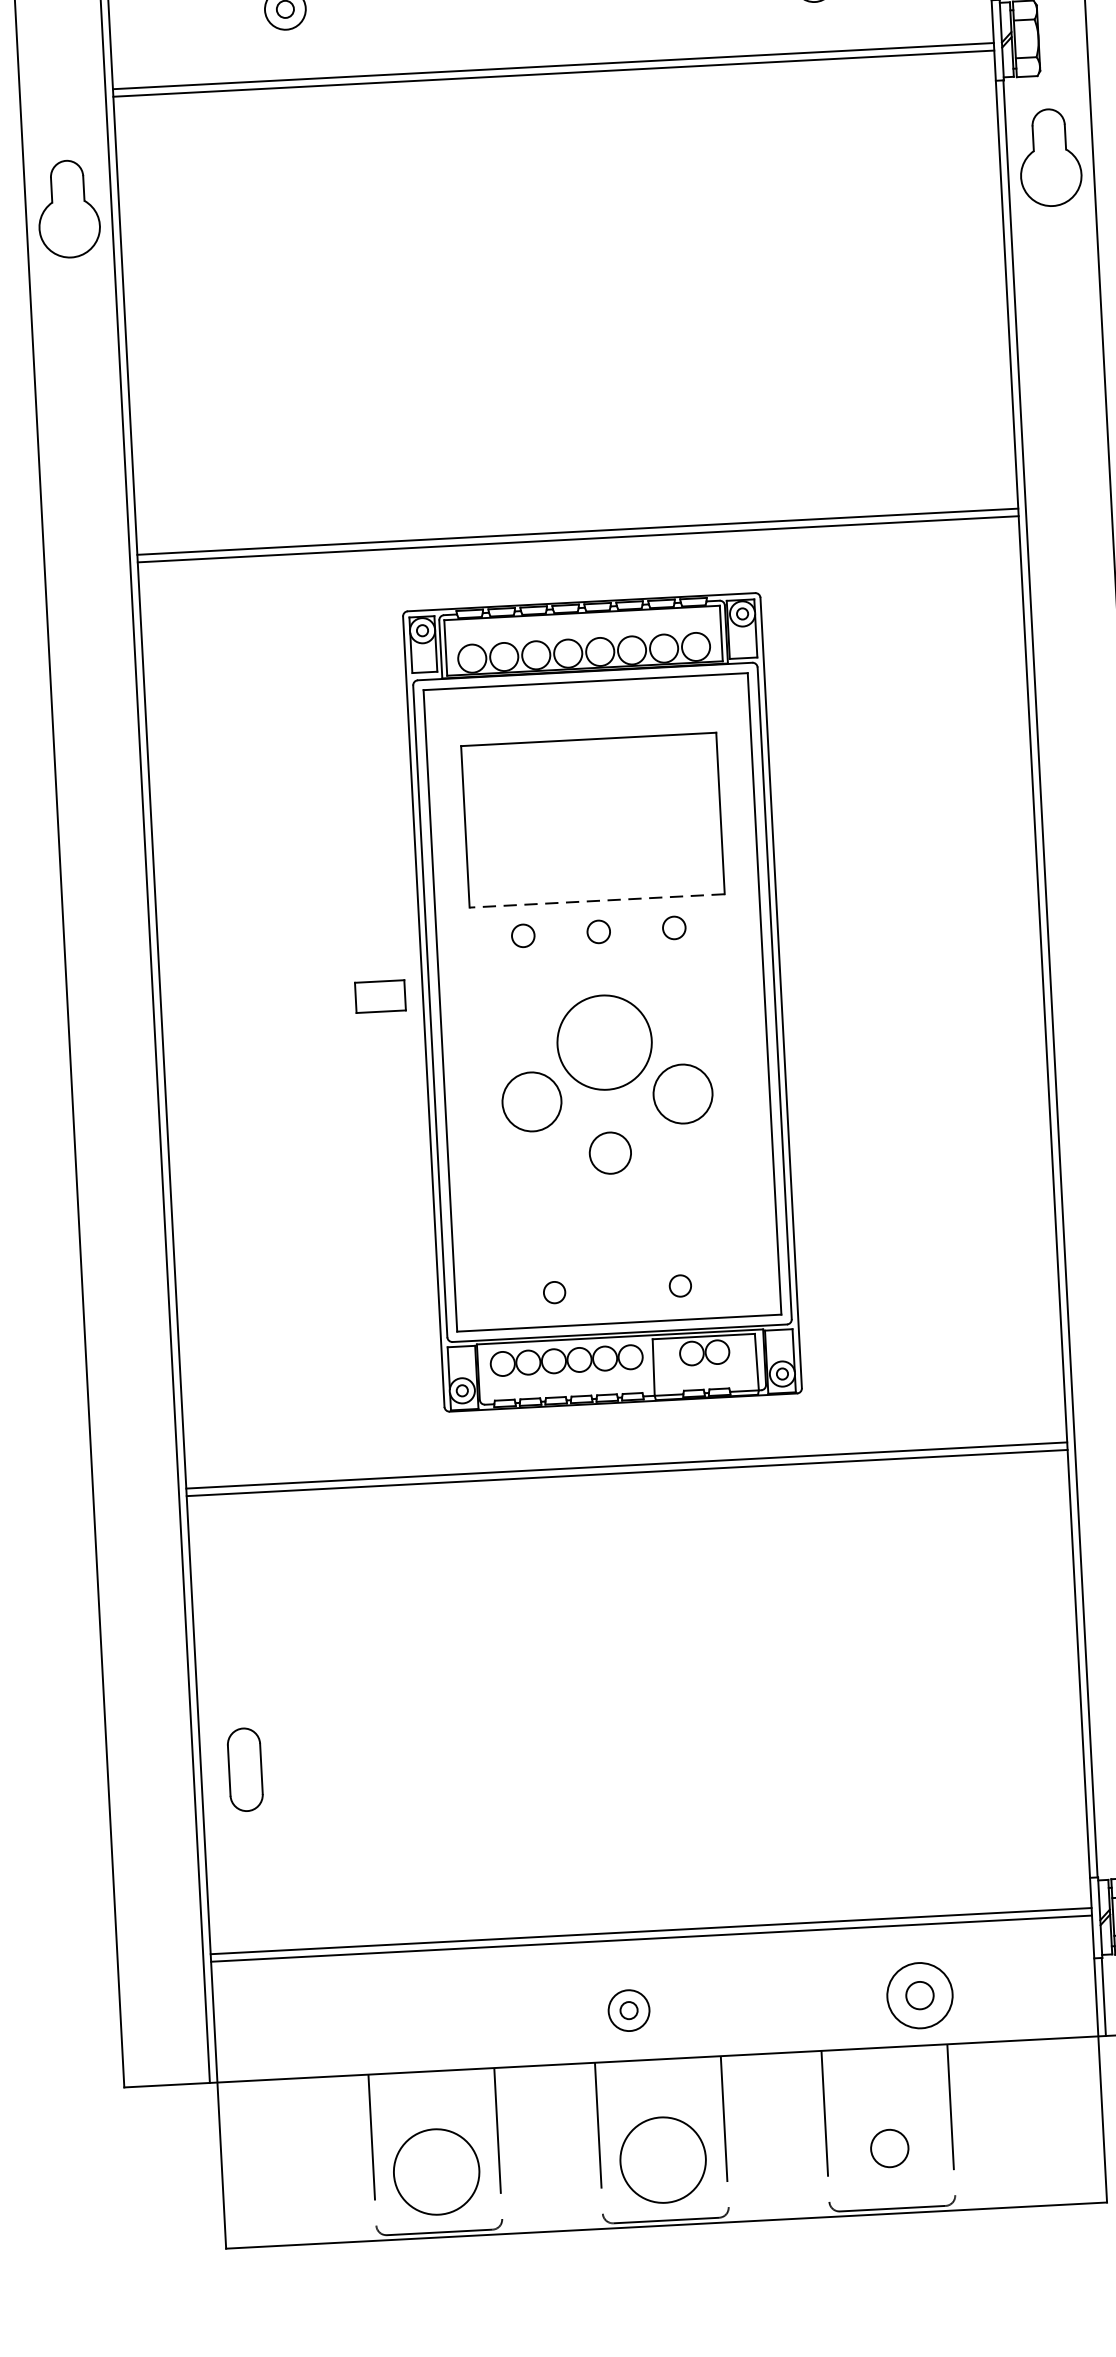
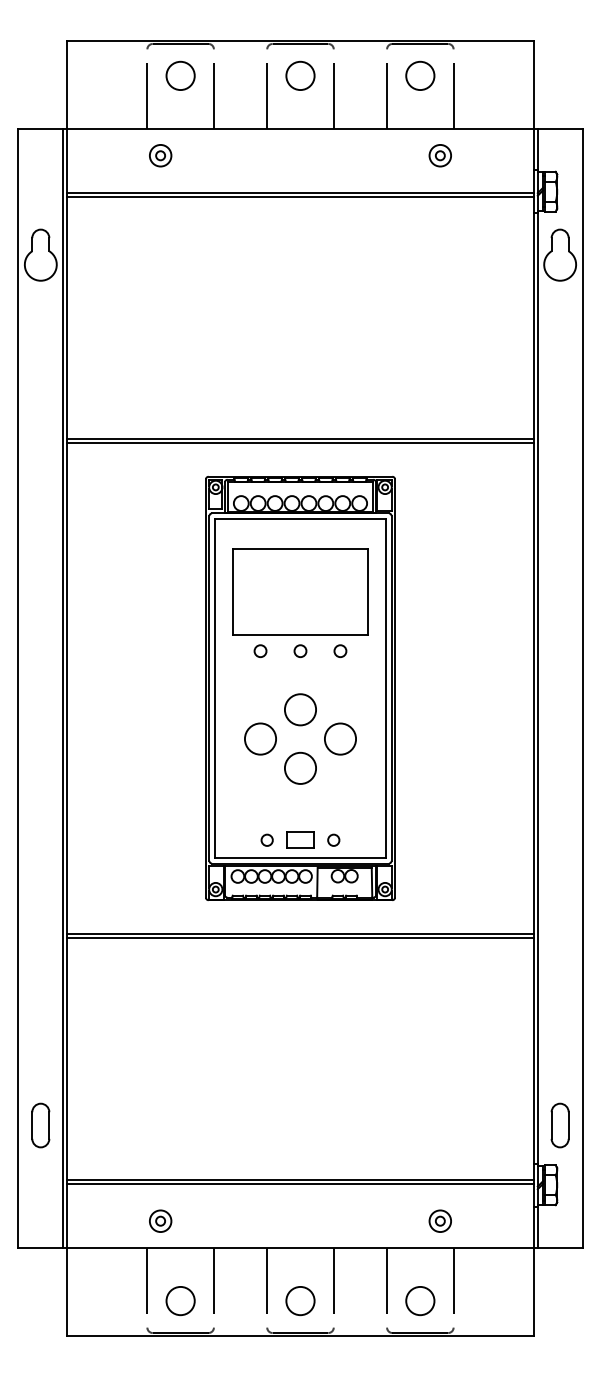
line: (597, 900) -> (300, 634), dashed -> solid
part: (380, 995) -> (300, 839), moved
circle: (604, 1042) -> (300, 709), size x0.62
circle: (610, 1151) -> (300, 767), size x1.43
part: (244, 1769) -> (40, 1125), moved
part: (917, 1994) -> (439, 1220), size x0.62
part: (628, 2009) -> (160, 1220), moved
circle: (890, 2149) -> (420, 1301), size x1.43
circle: (663, 2159) -> (300, 1300), size x0.62
circle: (436, 2170) -> (180, 1300), size x0.62

